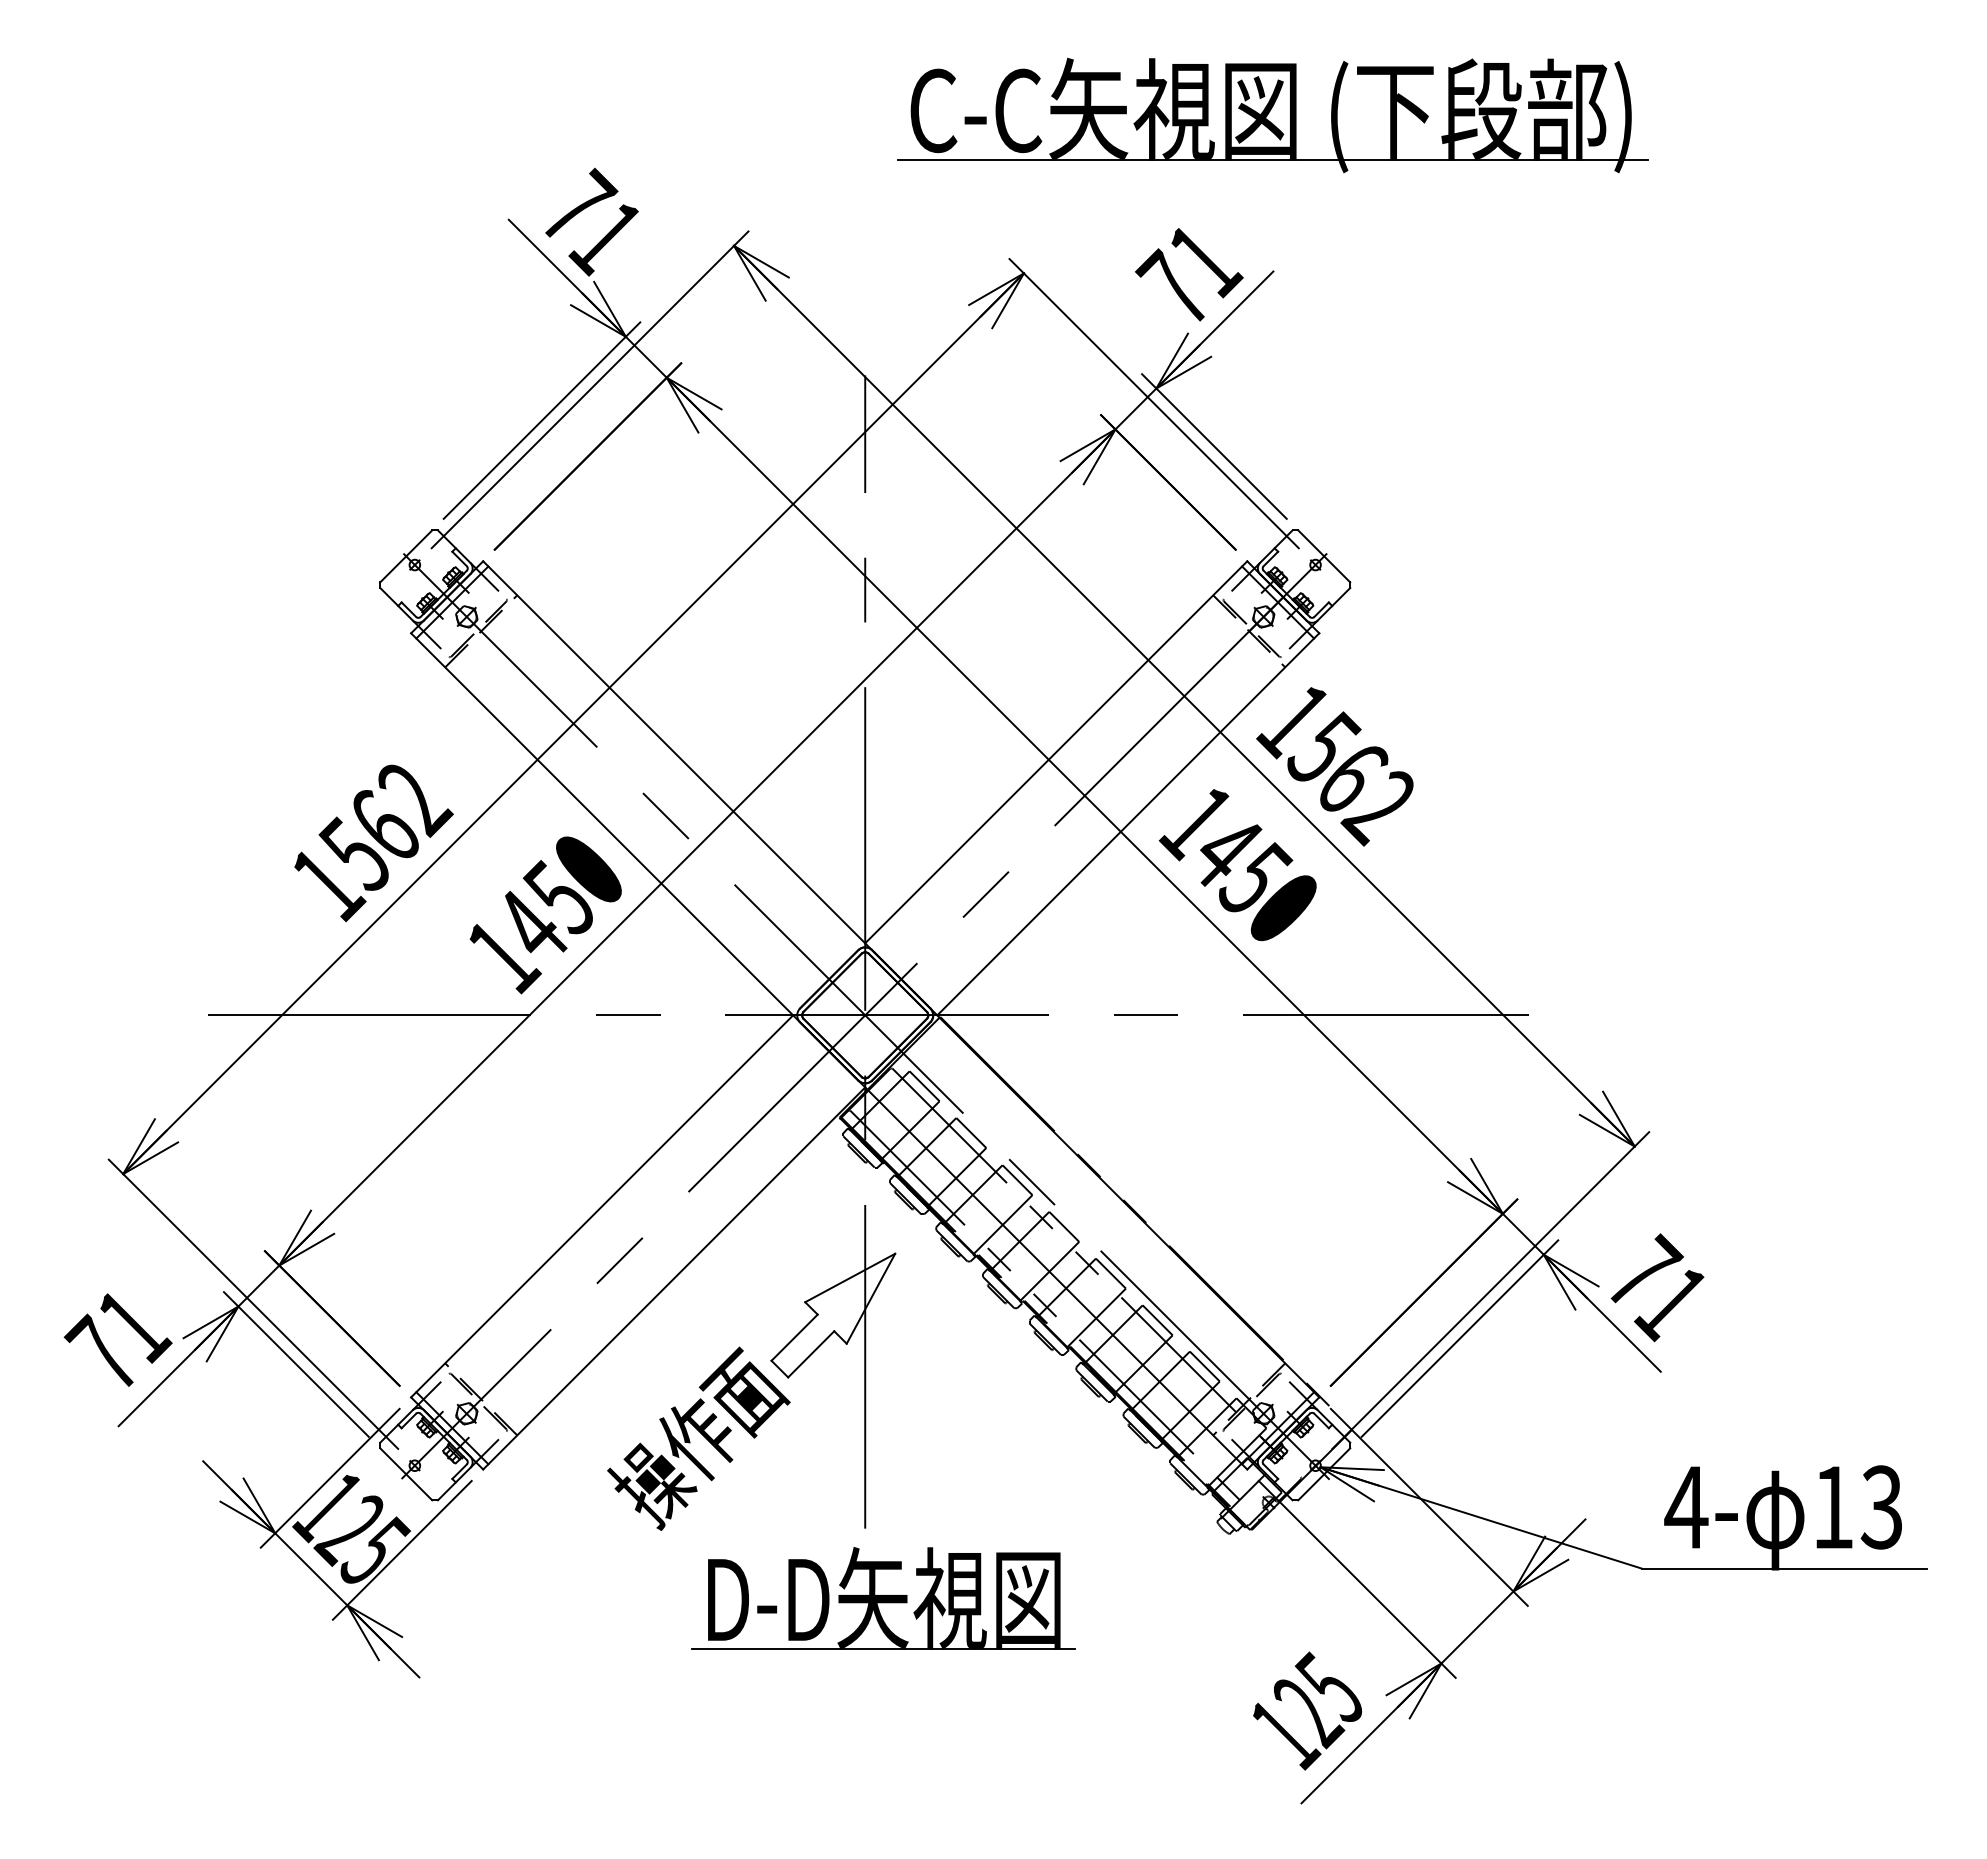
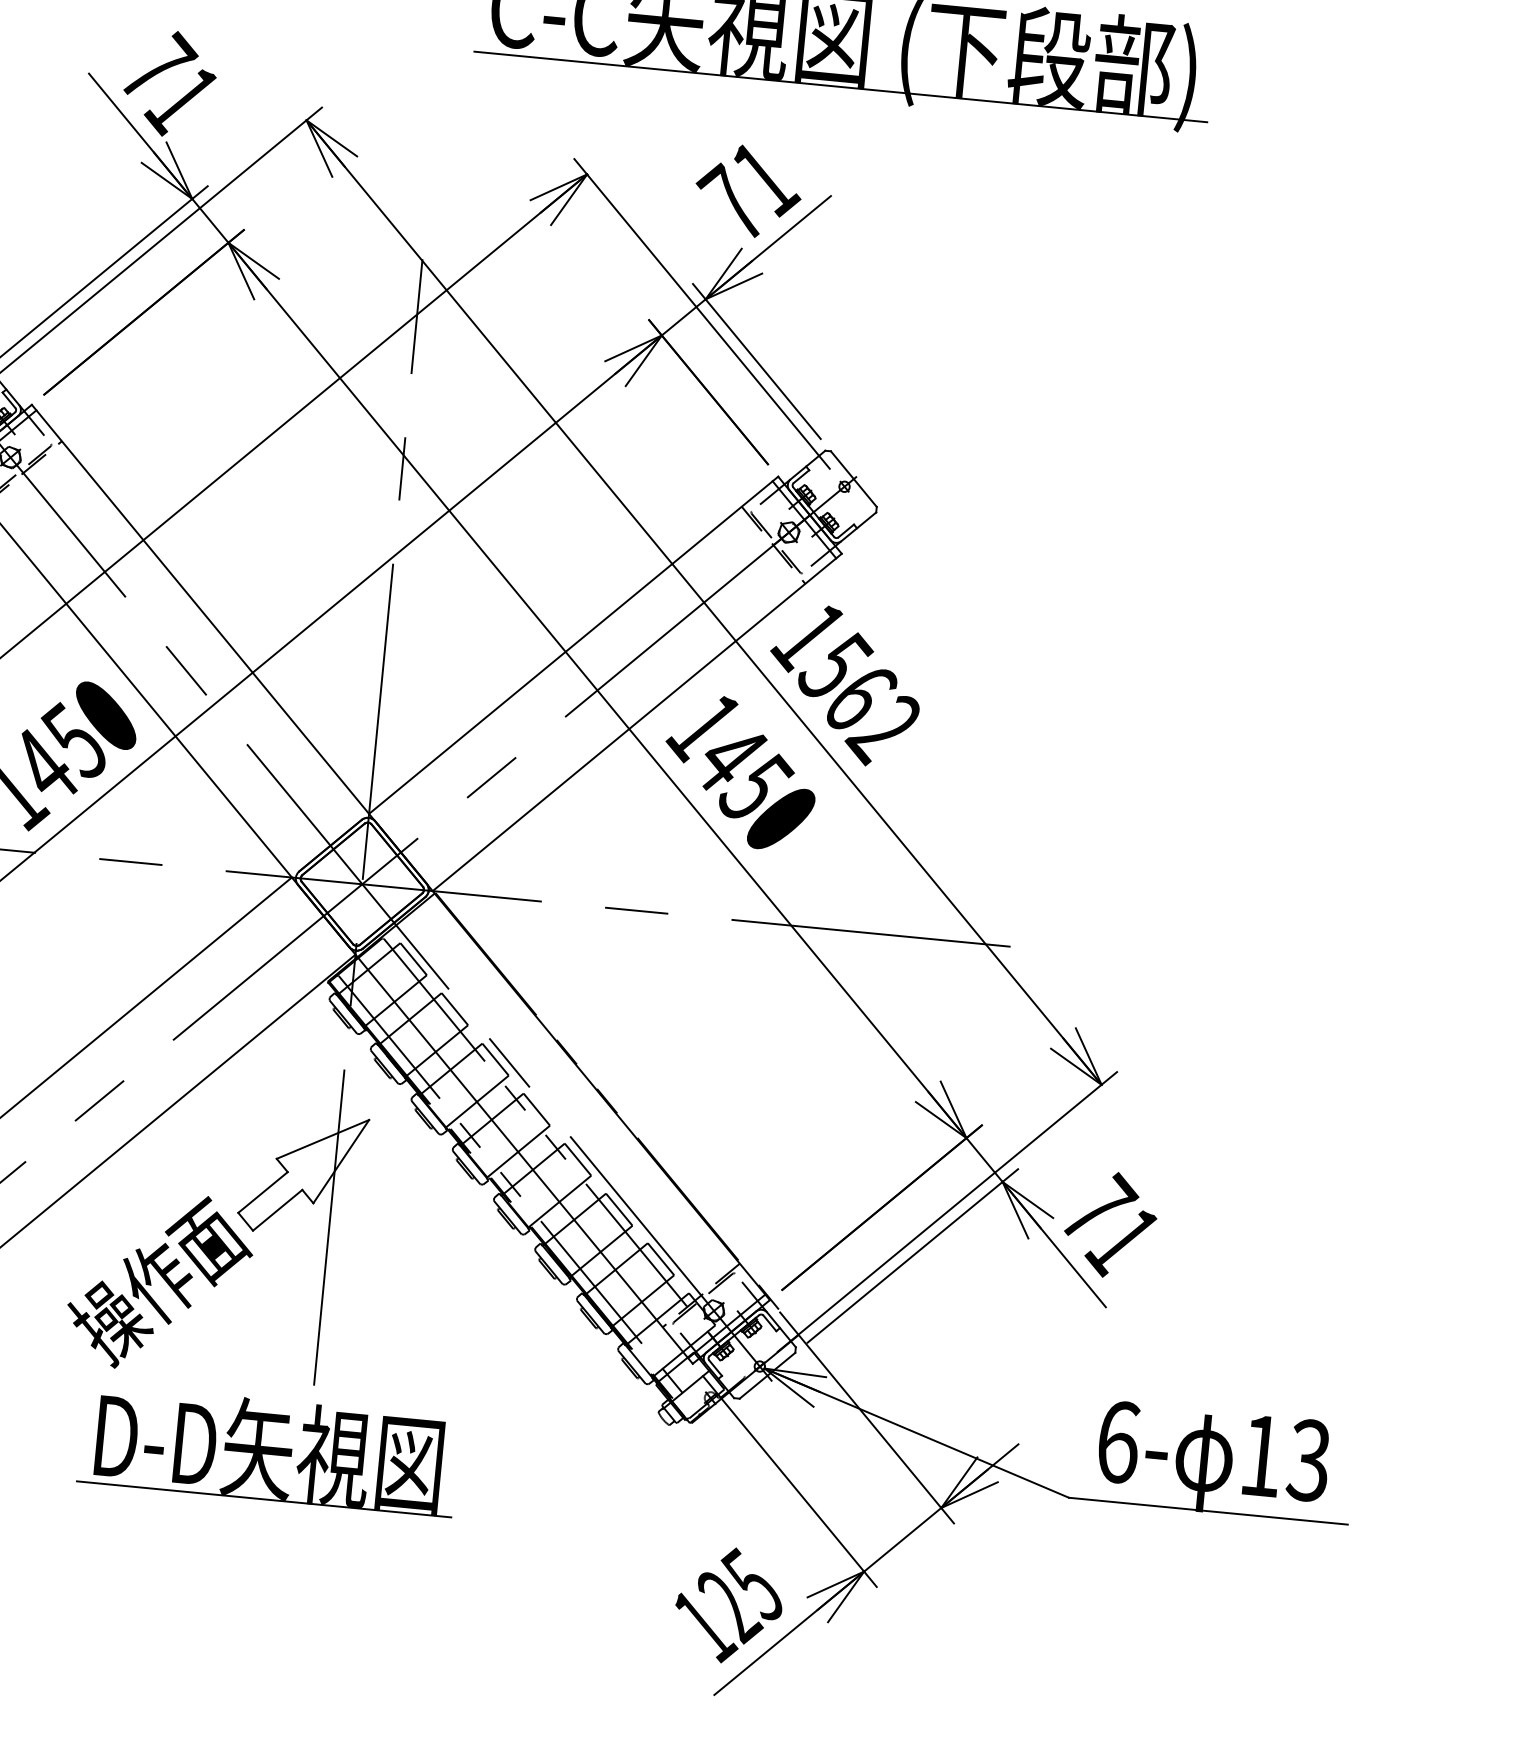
text: (1686, 1507) -> (1118, 1442), 4- -> 6-
part: (883, 1598) -> (268, 1450), moved

